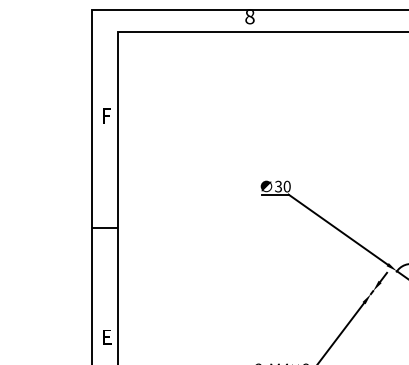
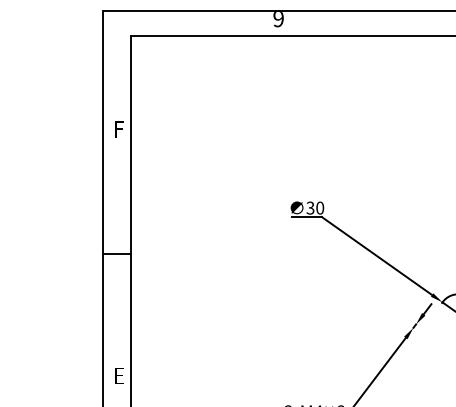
text: (249, 17) -> (278, 19), 8 -> 9

